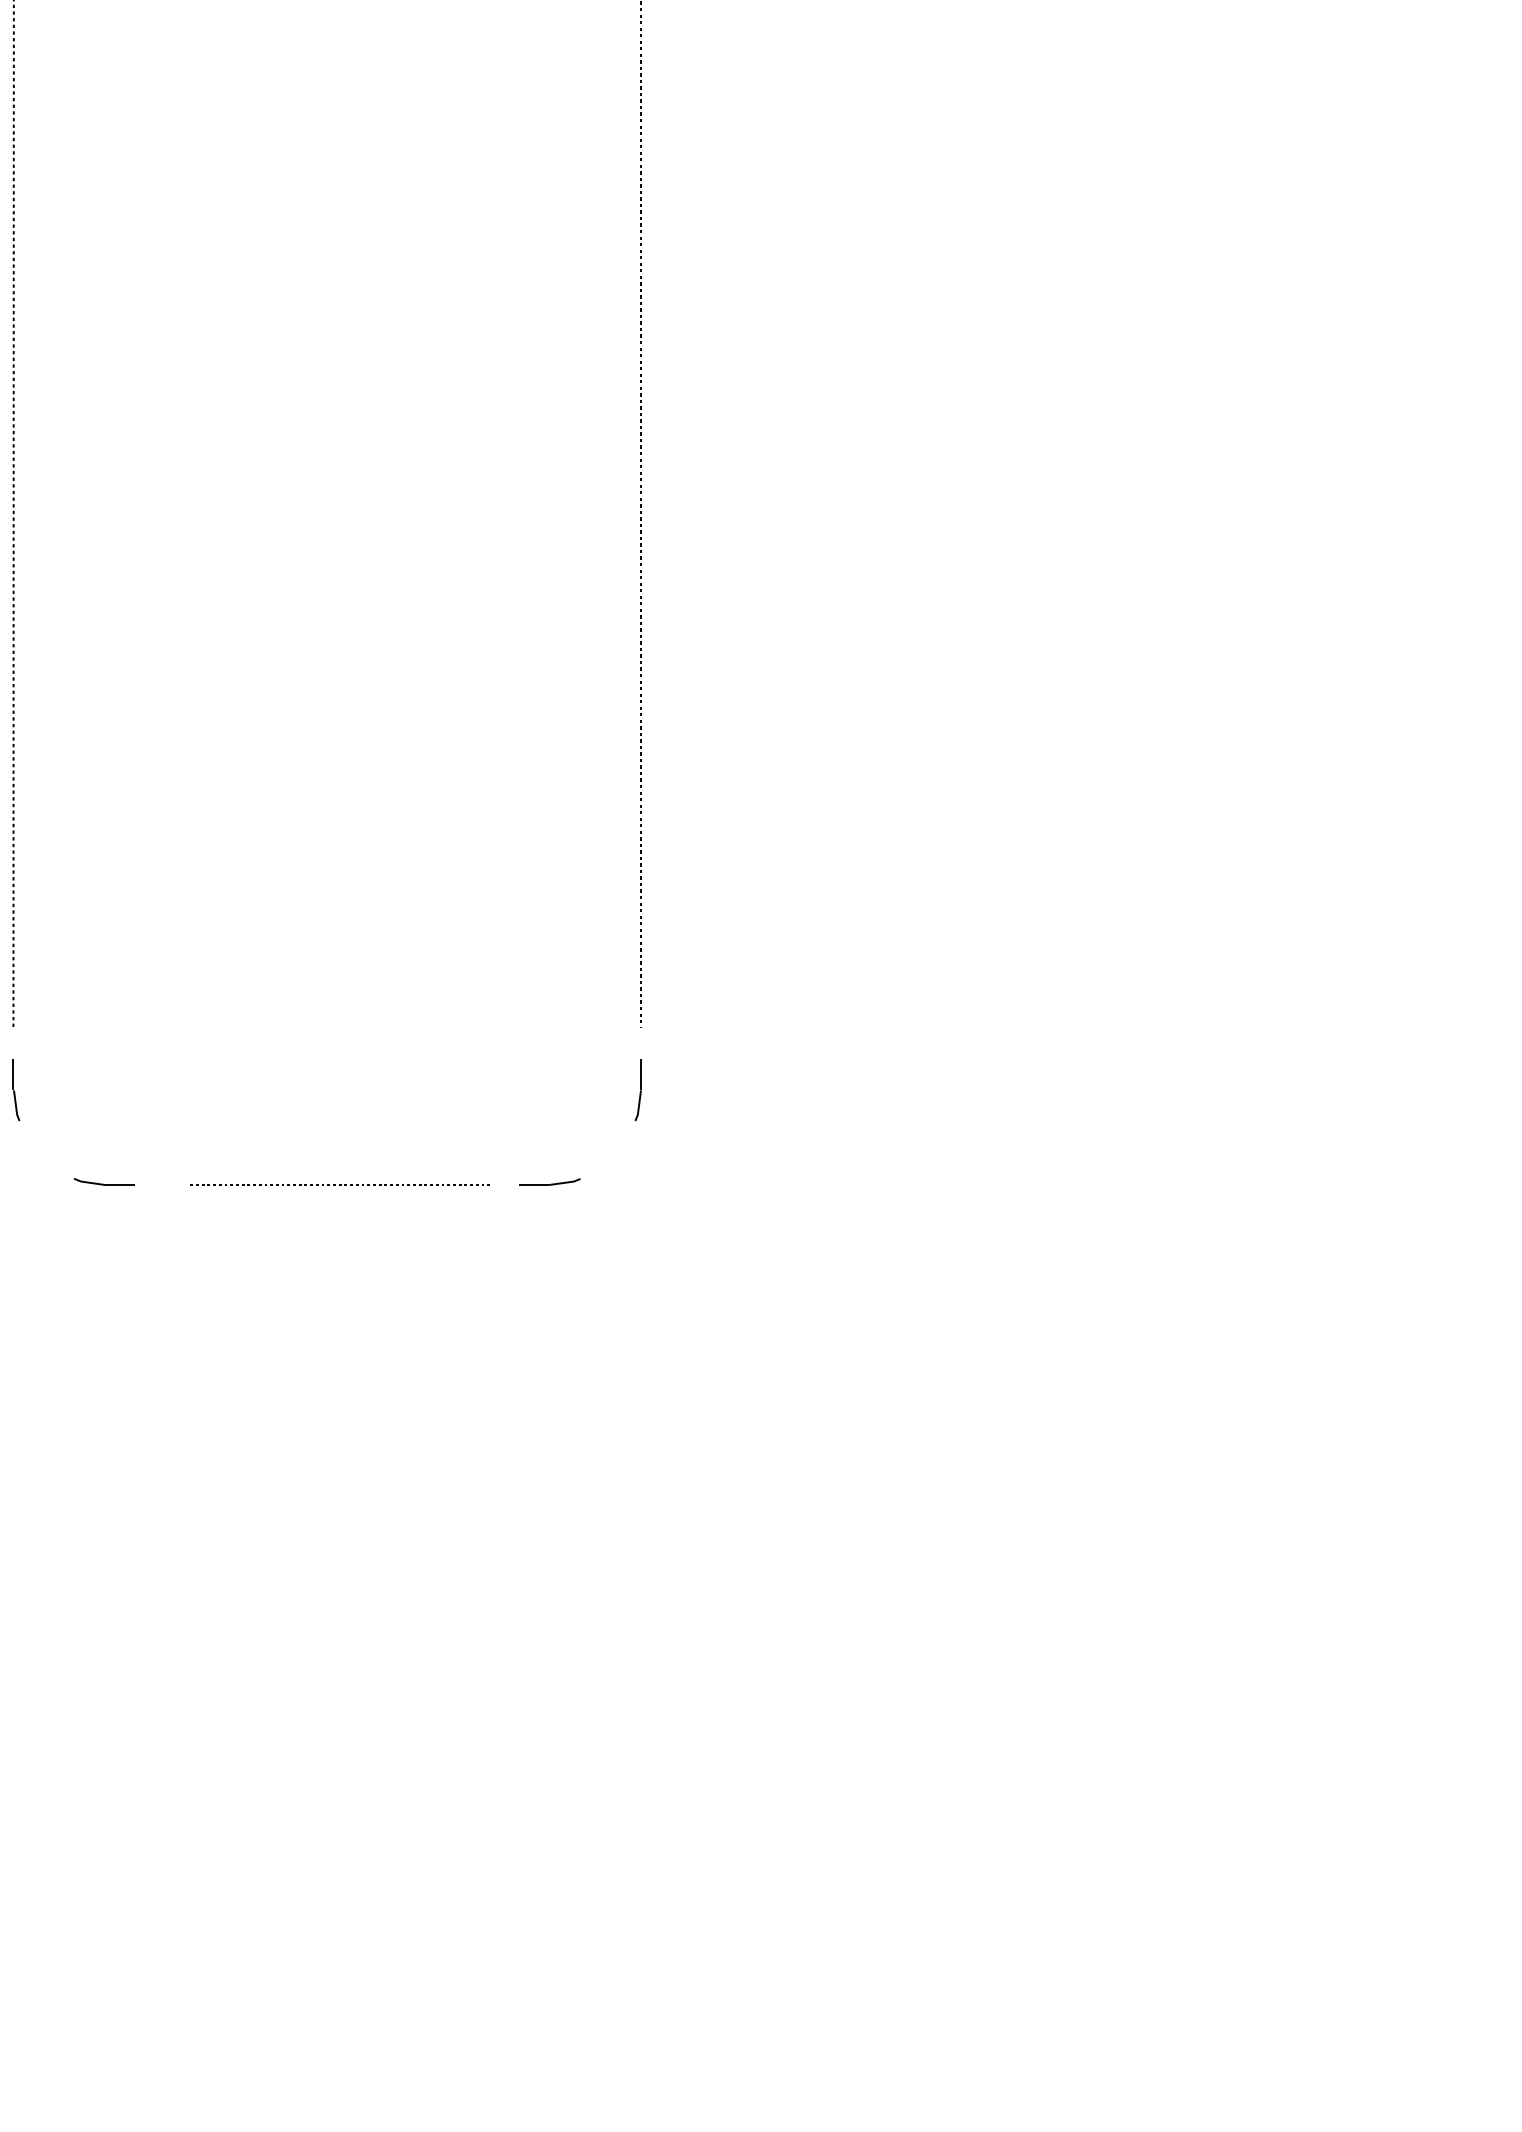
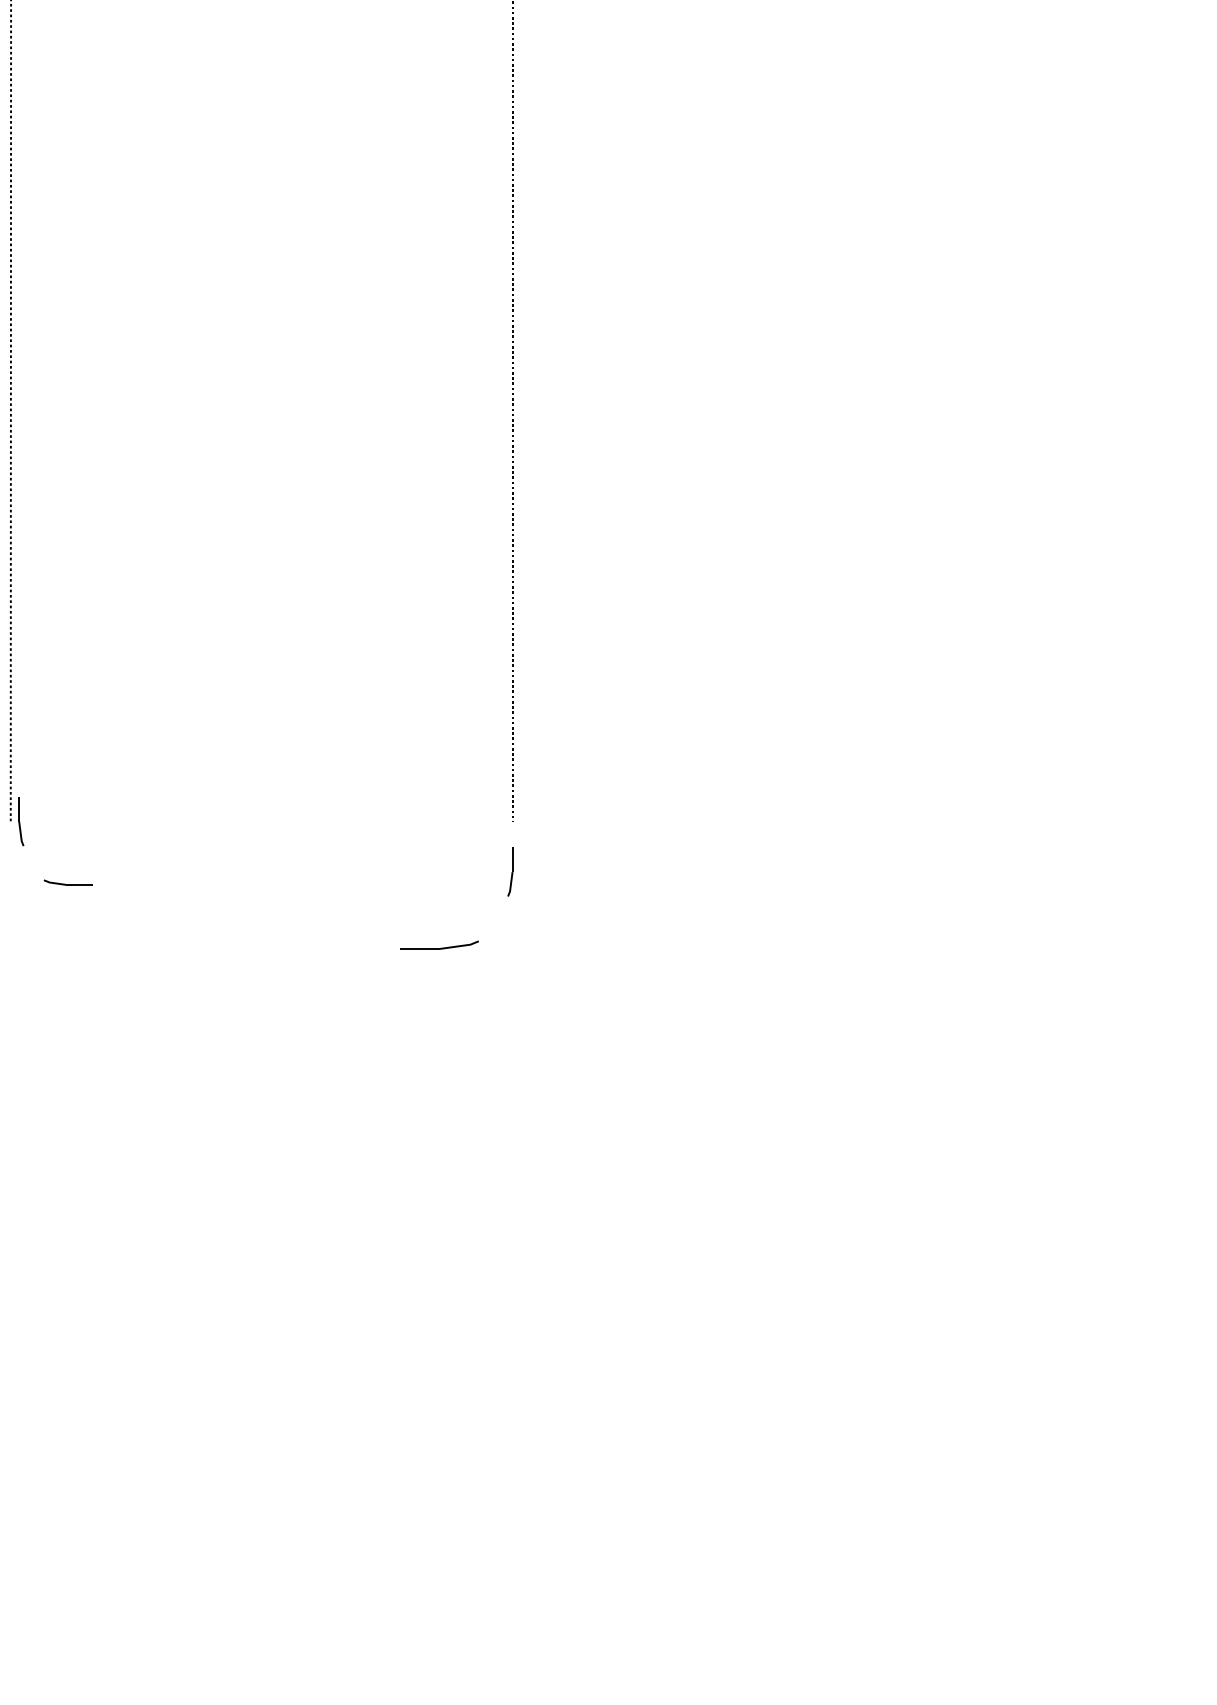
part: (16, 1090) -> (21, 821), moved
part: (103, 1181) -> (67, 882), moved
part: (549, 1181) -> (439, 944), size x1.6
line: (339, 1184) -> (271, 947), removed

